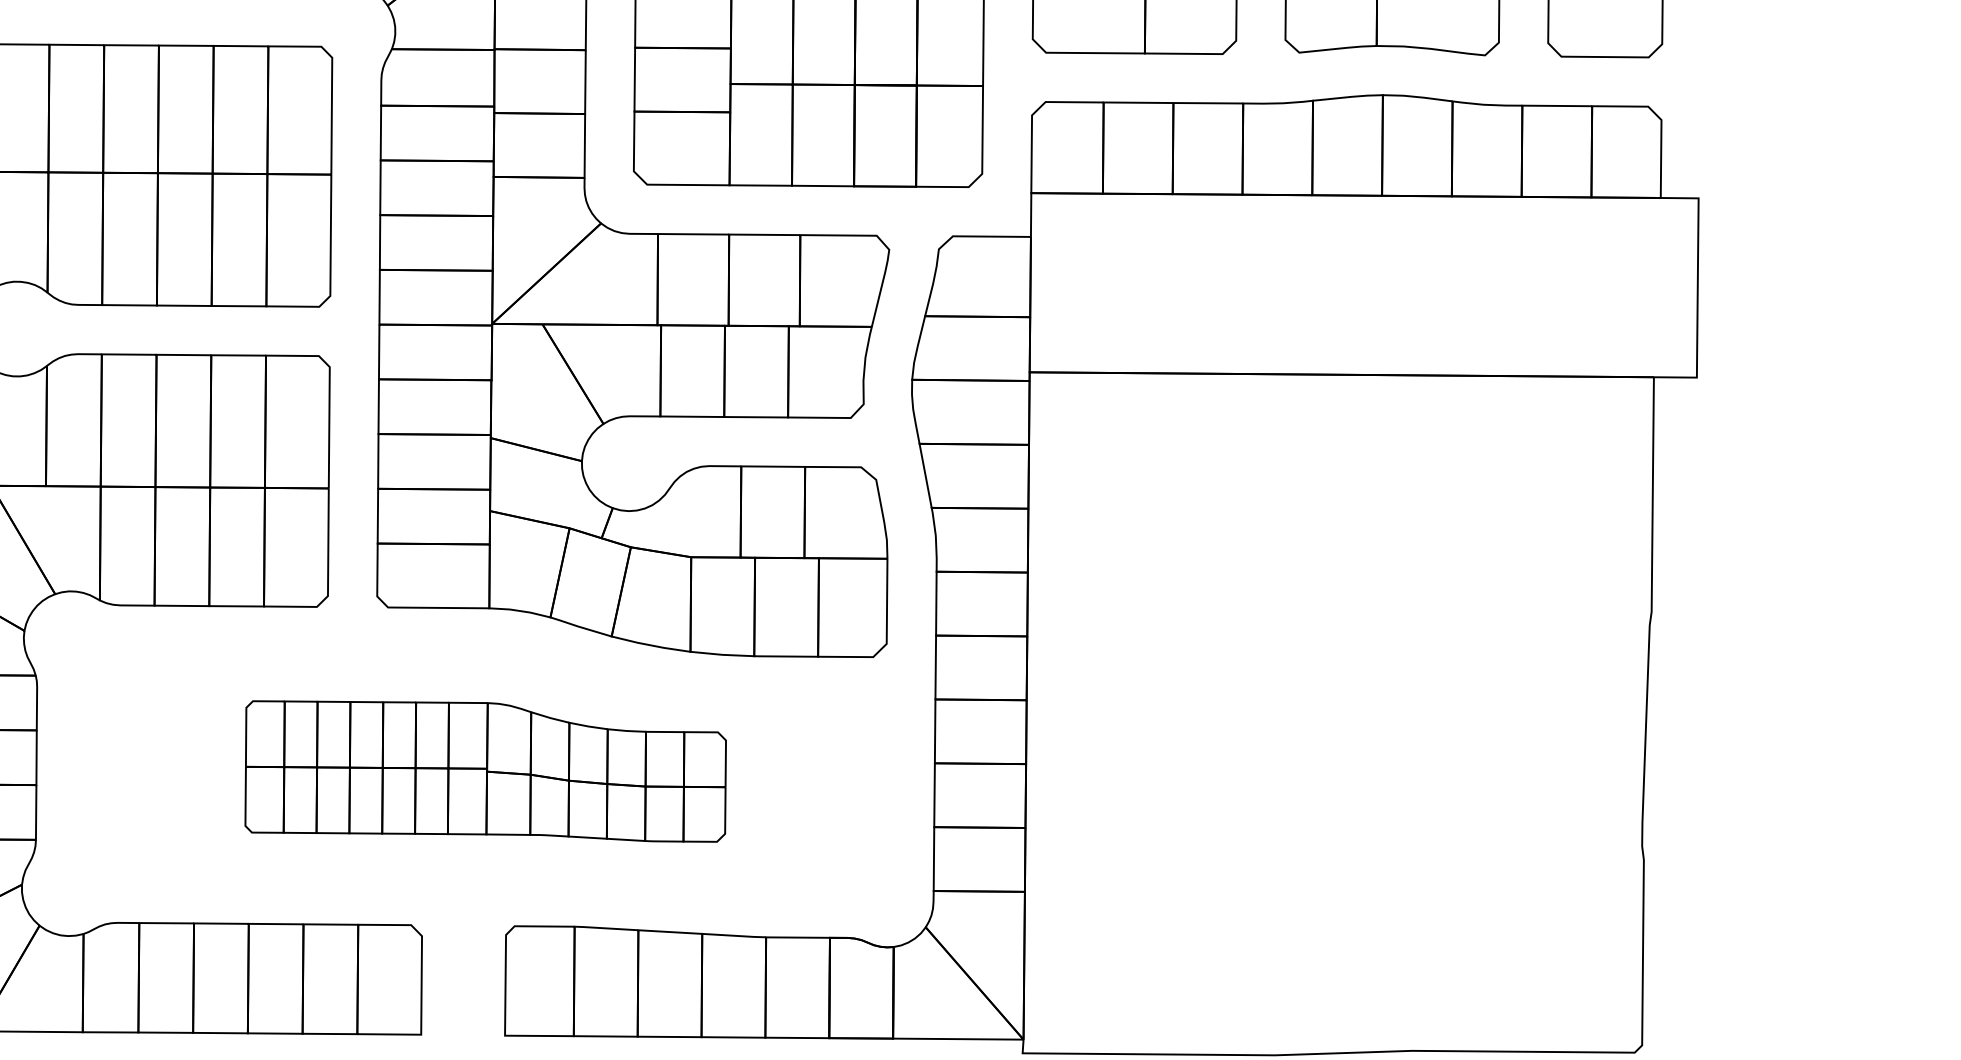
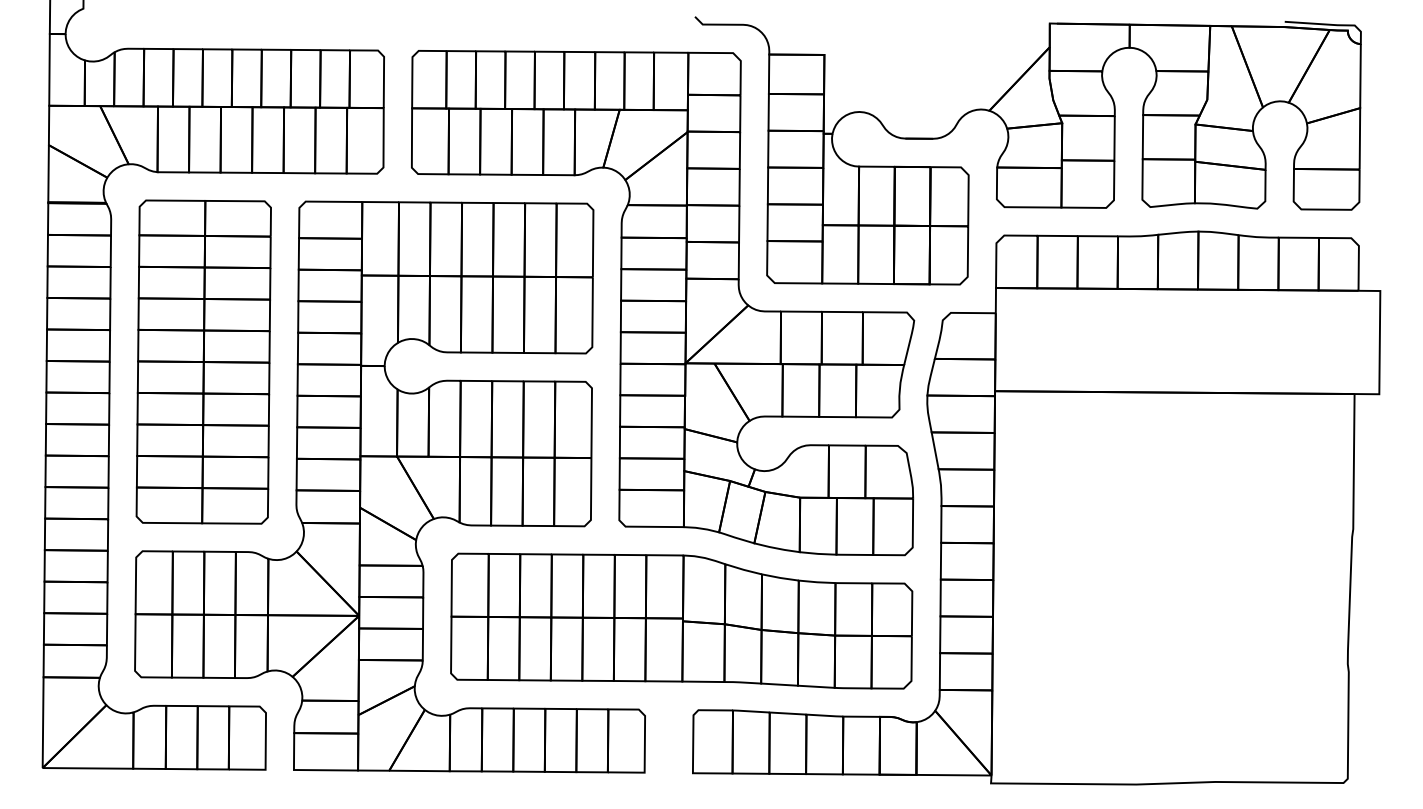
part: (485, 770) -> (681, 620), size x1.67

